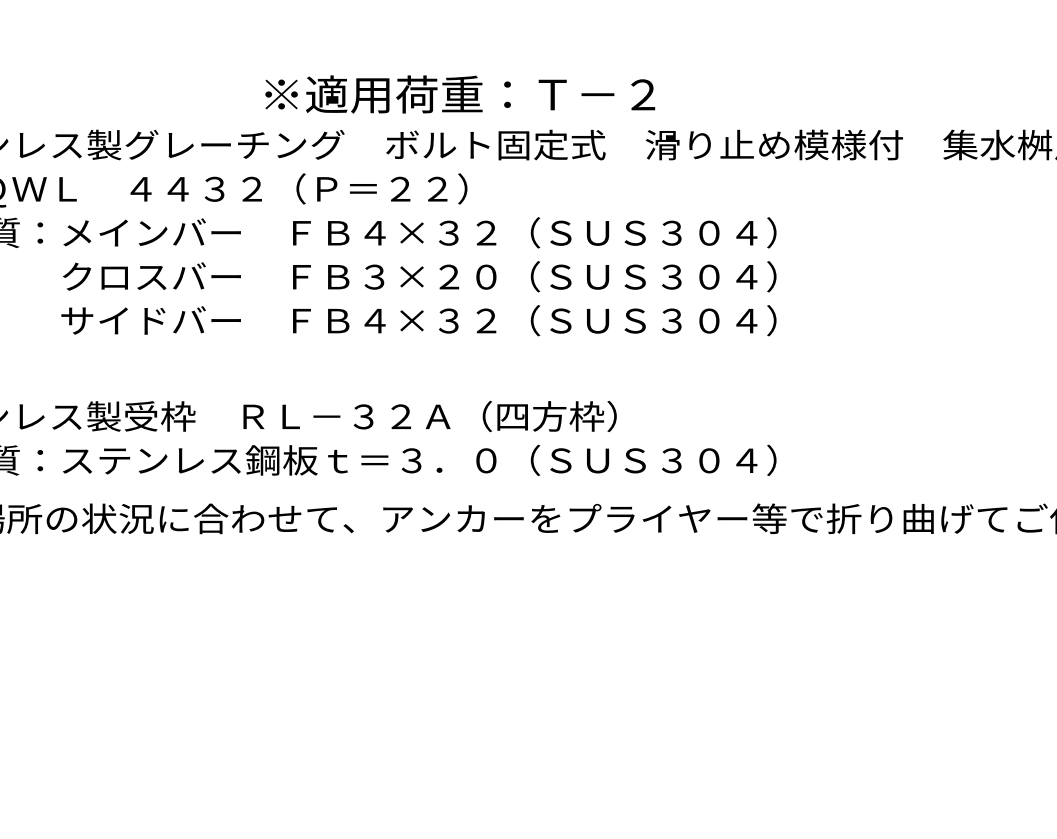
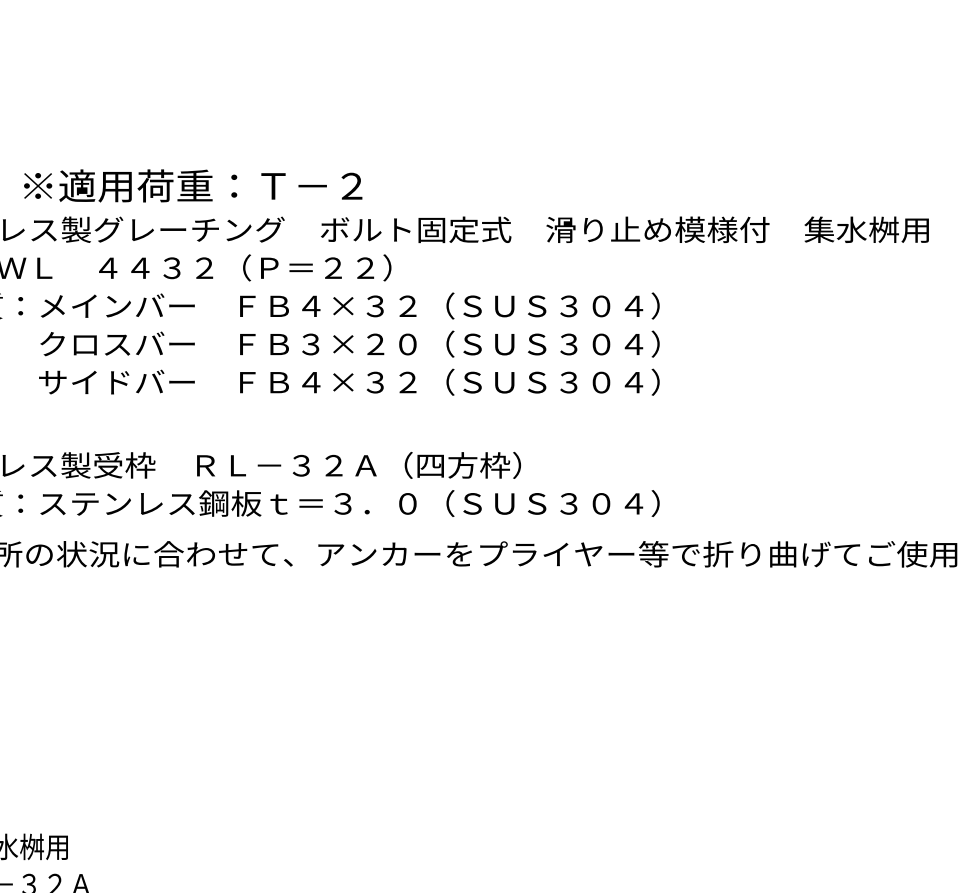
text: (460, 93) -> (193, 185), moved

